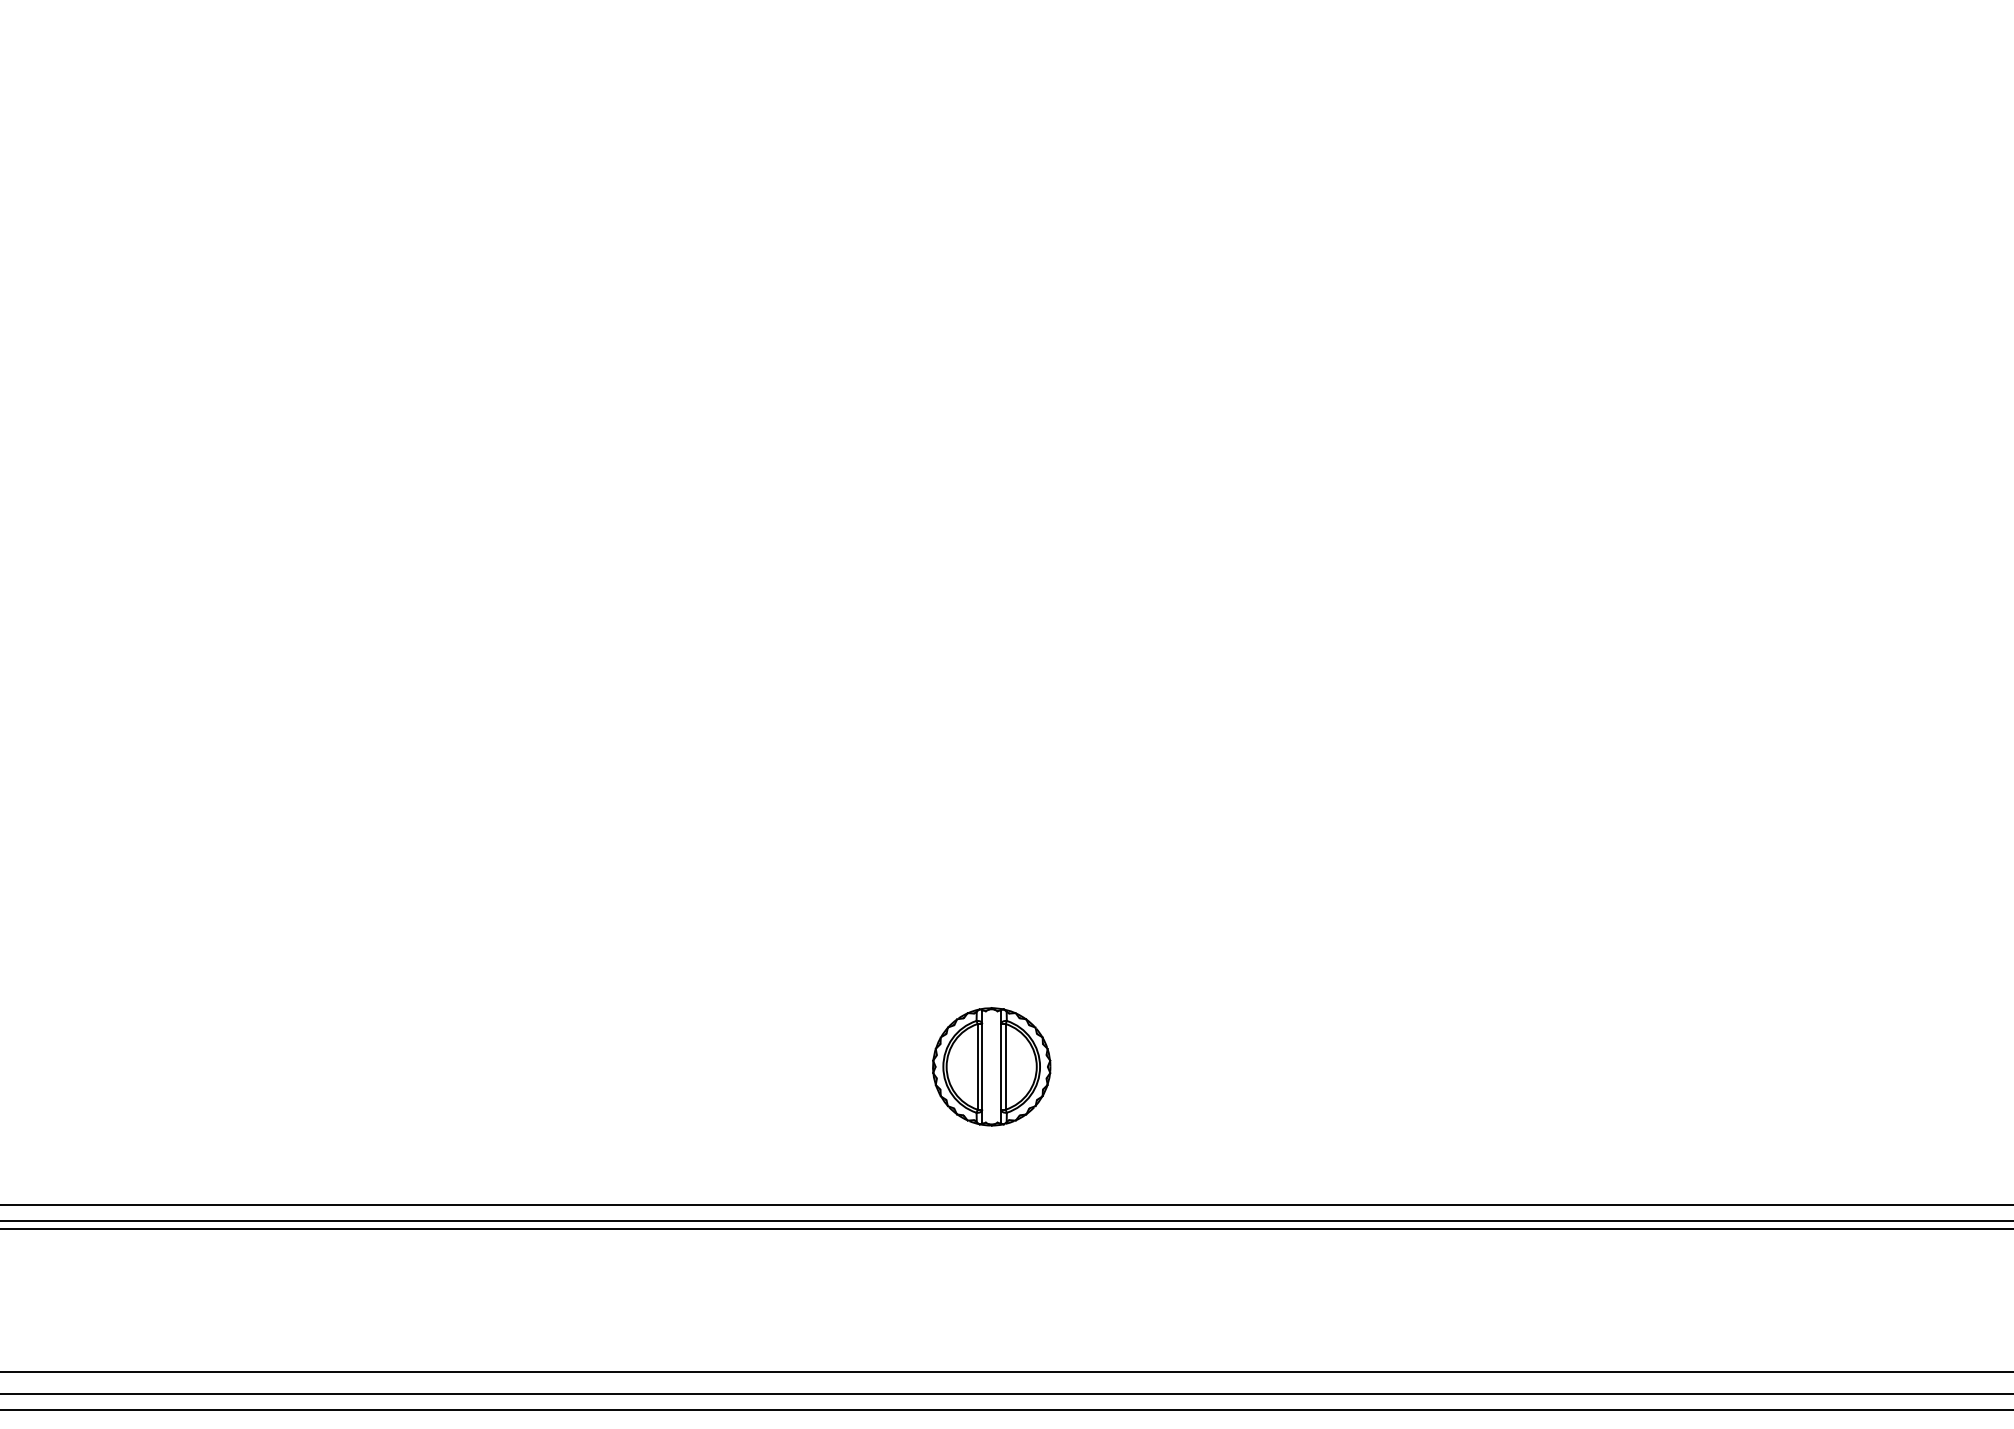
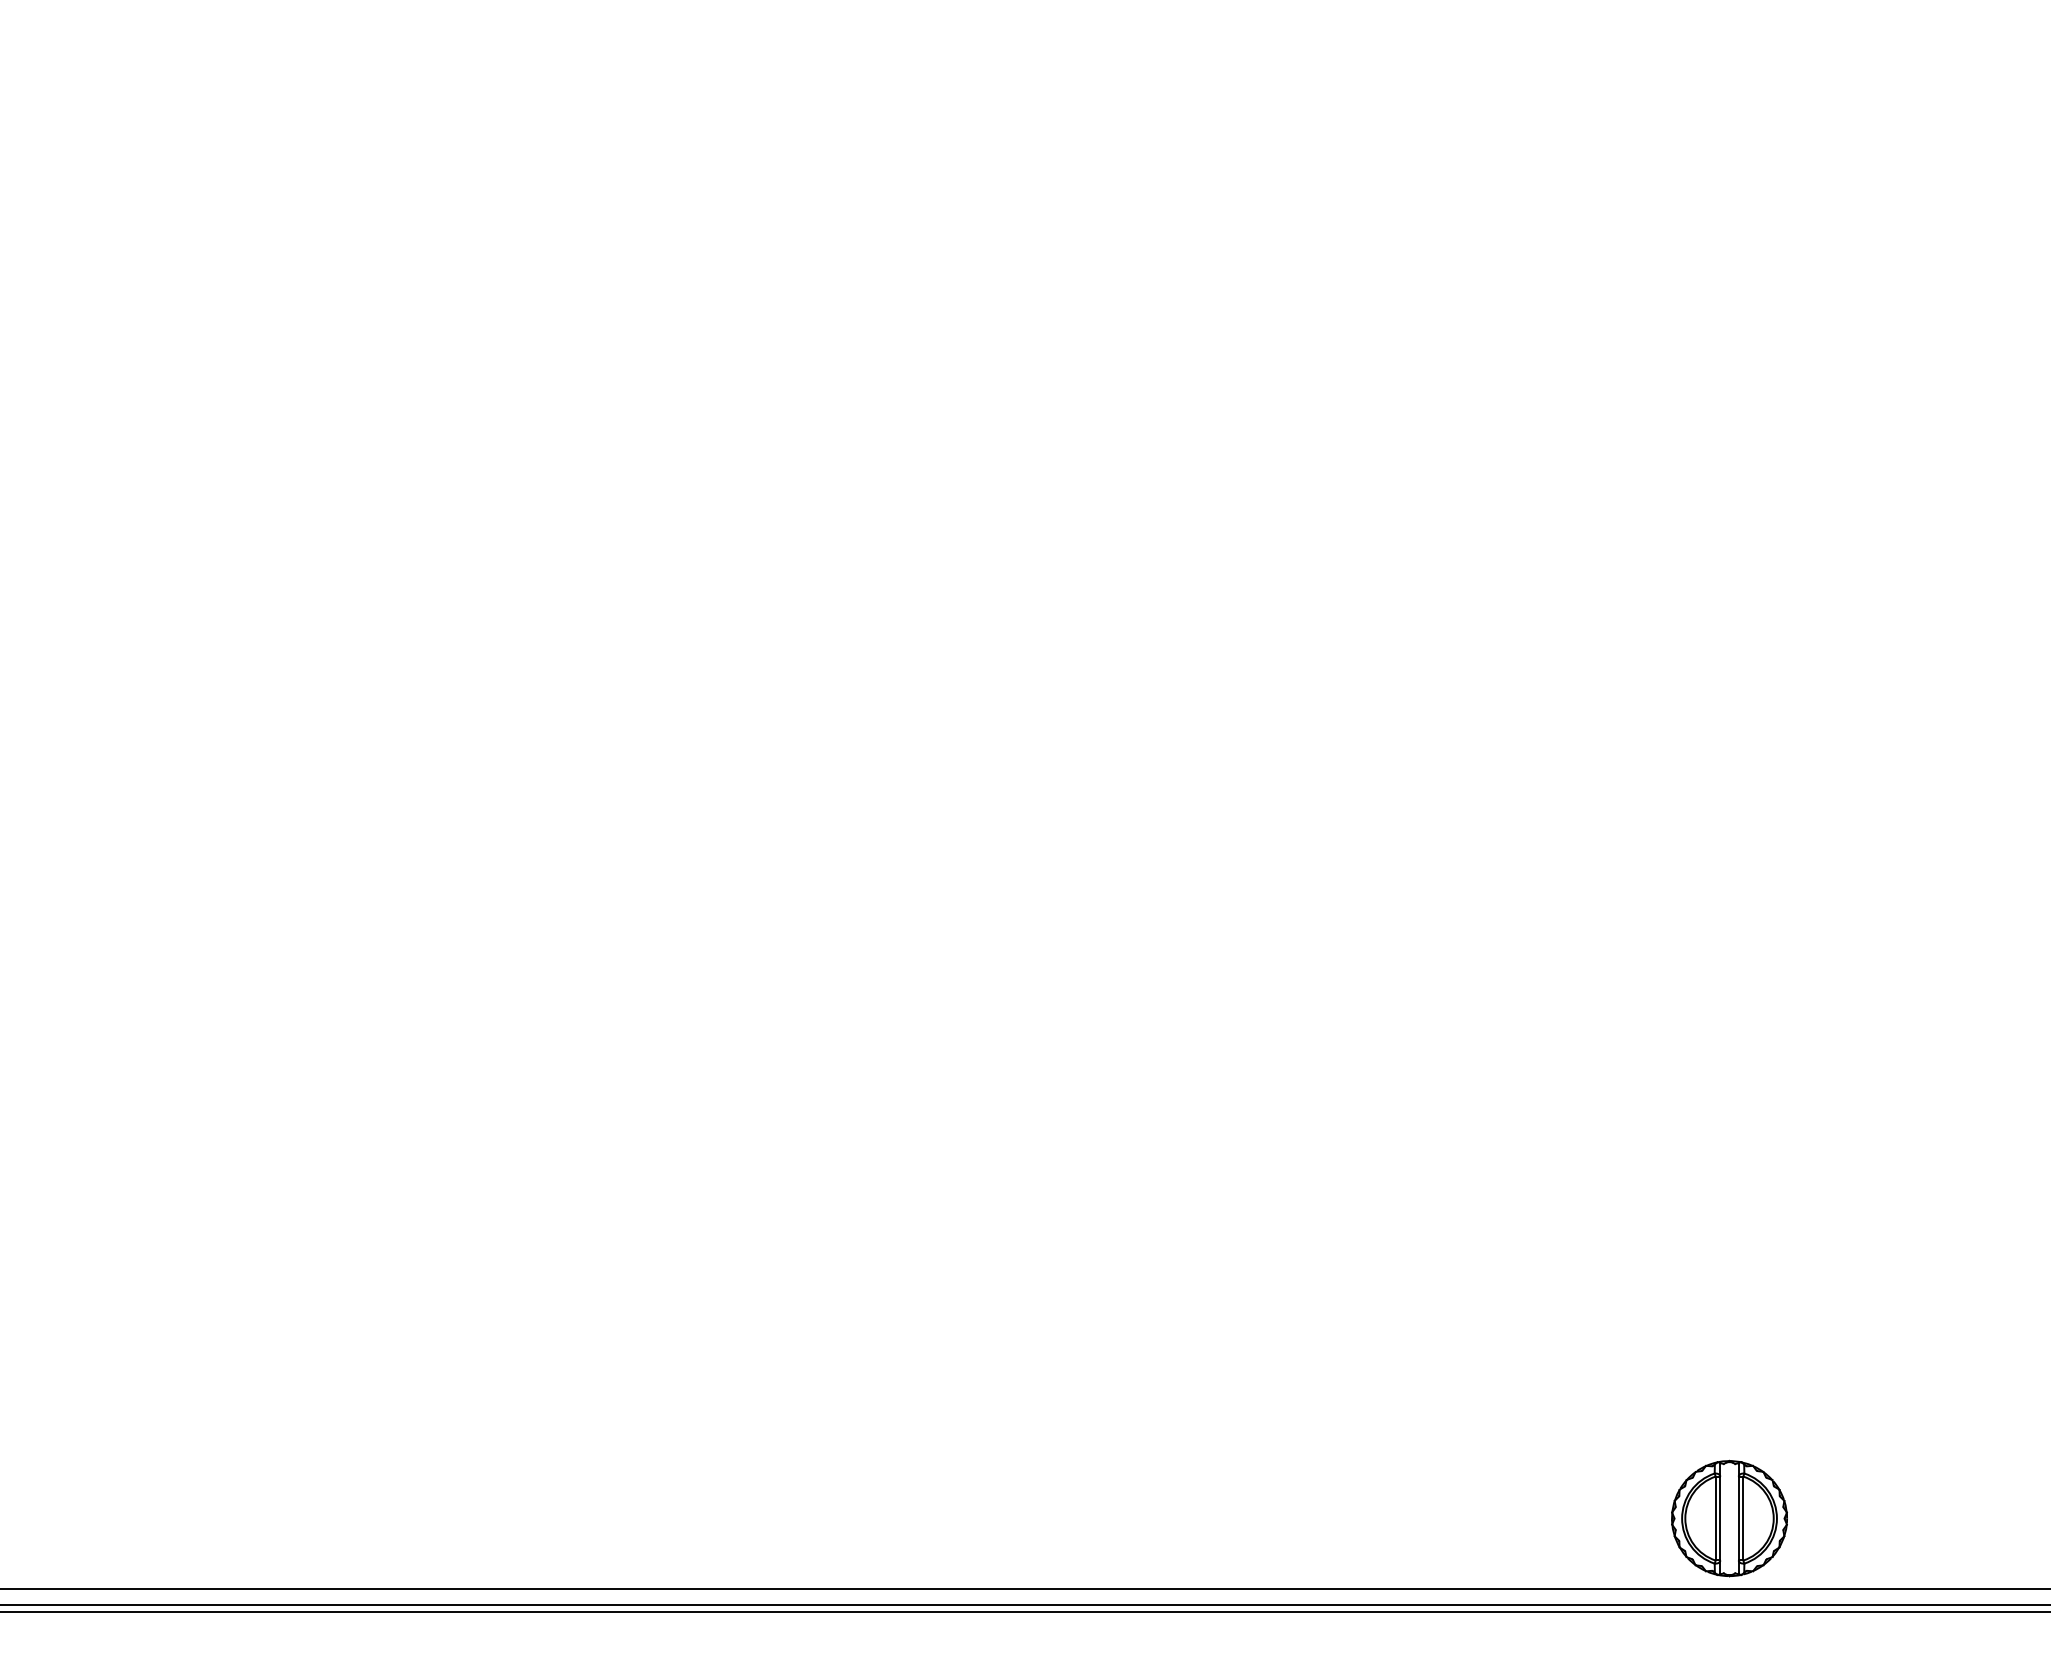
part: (991, 1066) -> (1729, 1518), moved

